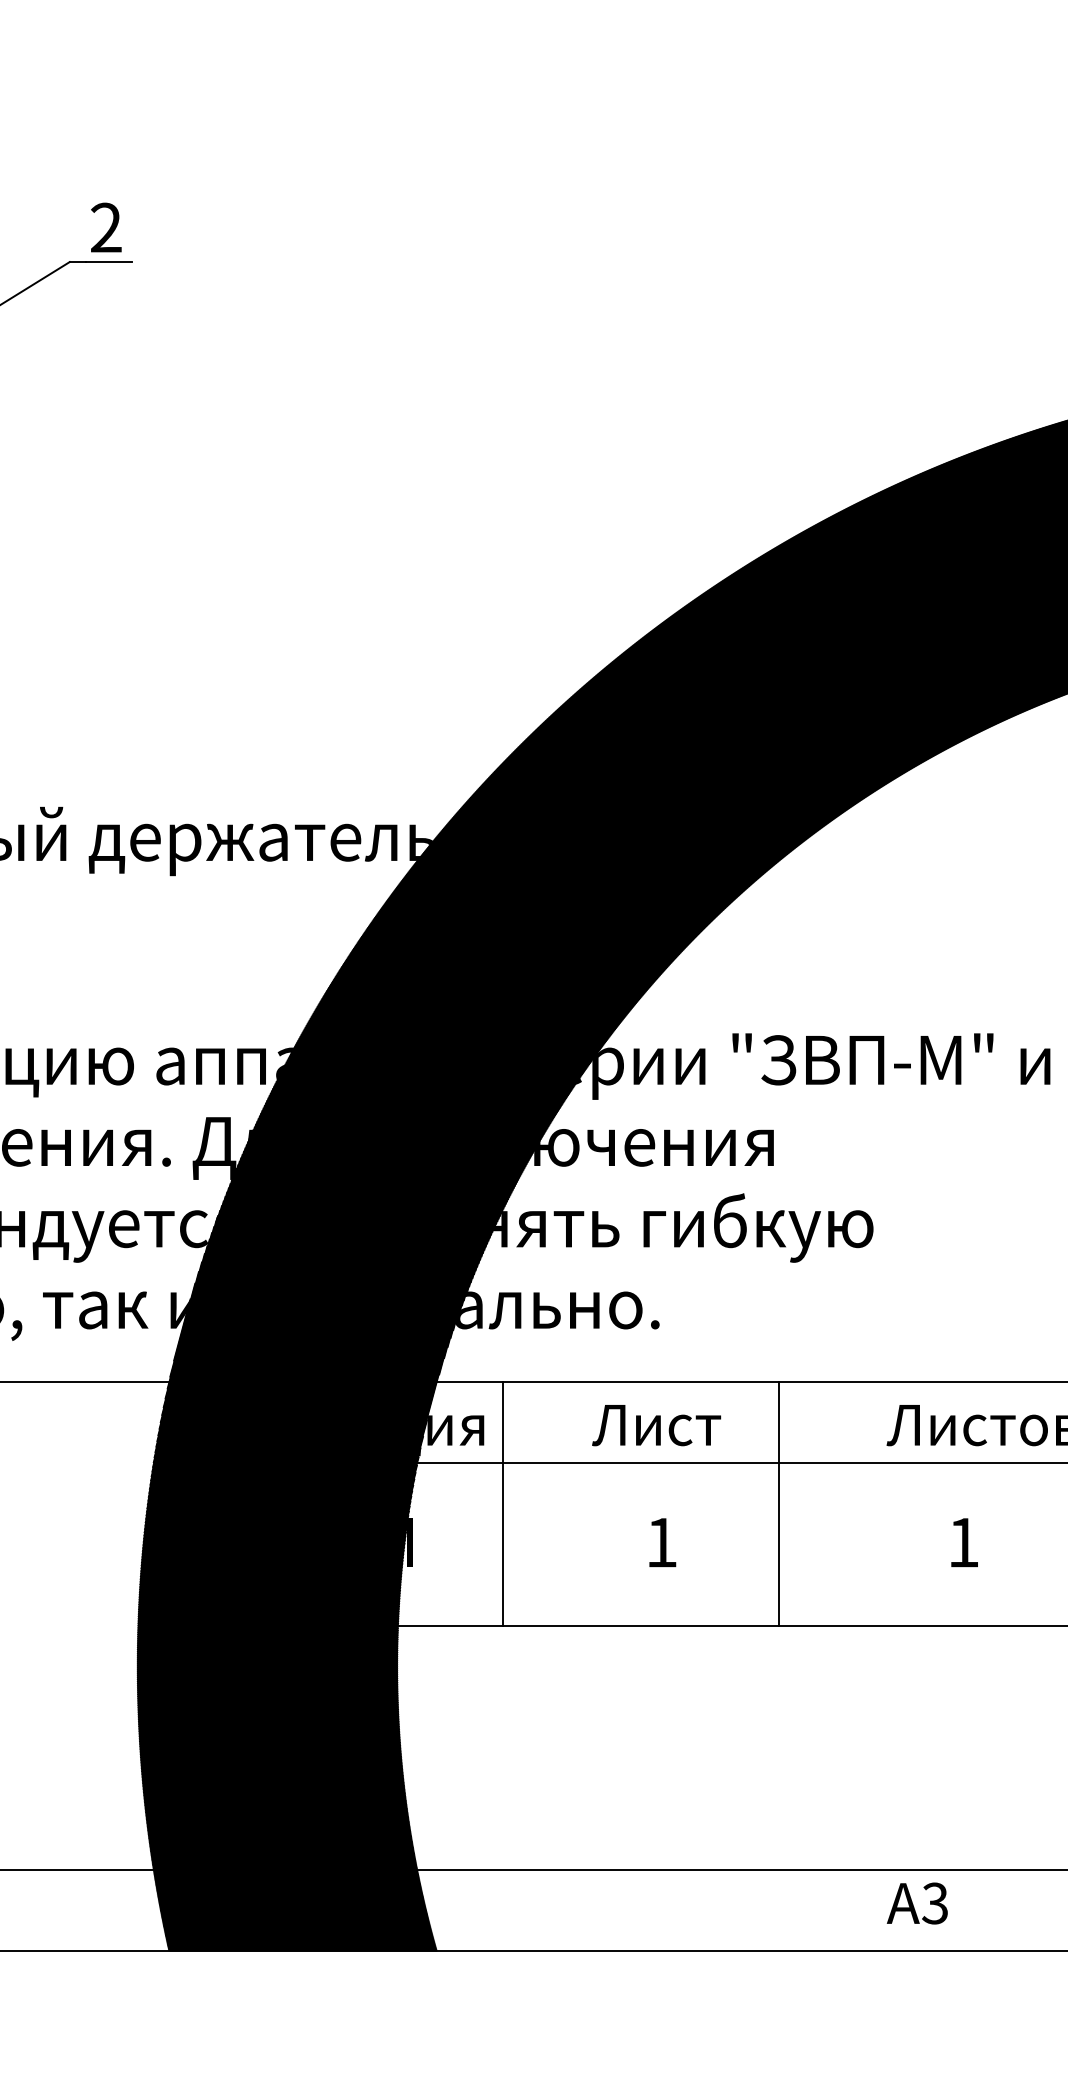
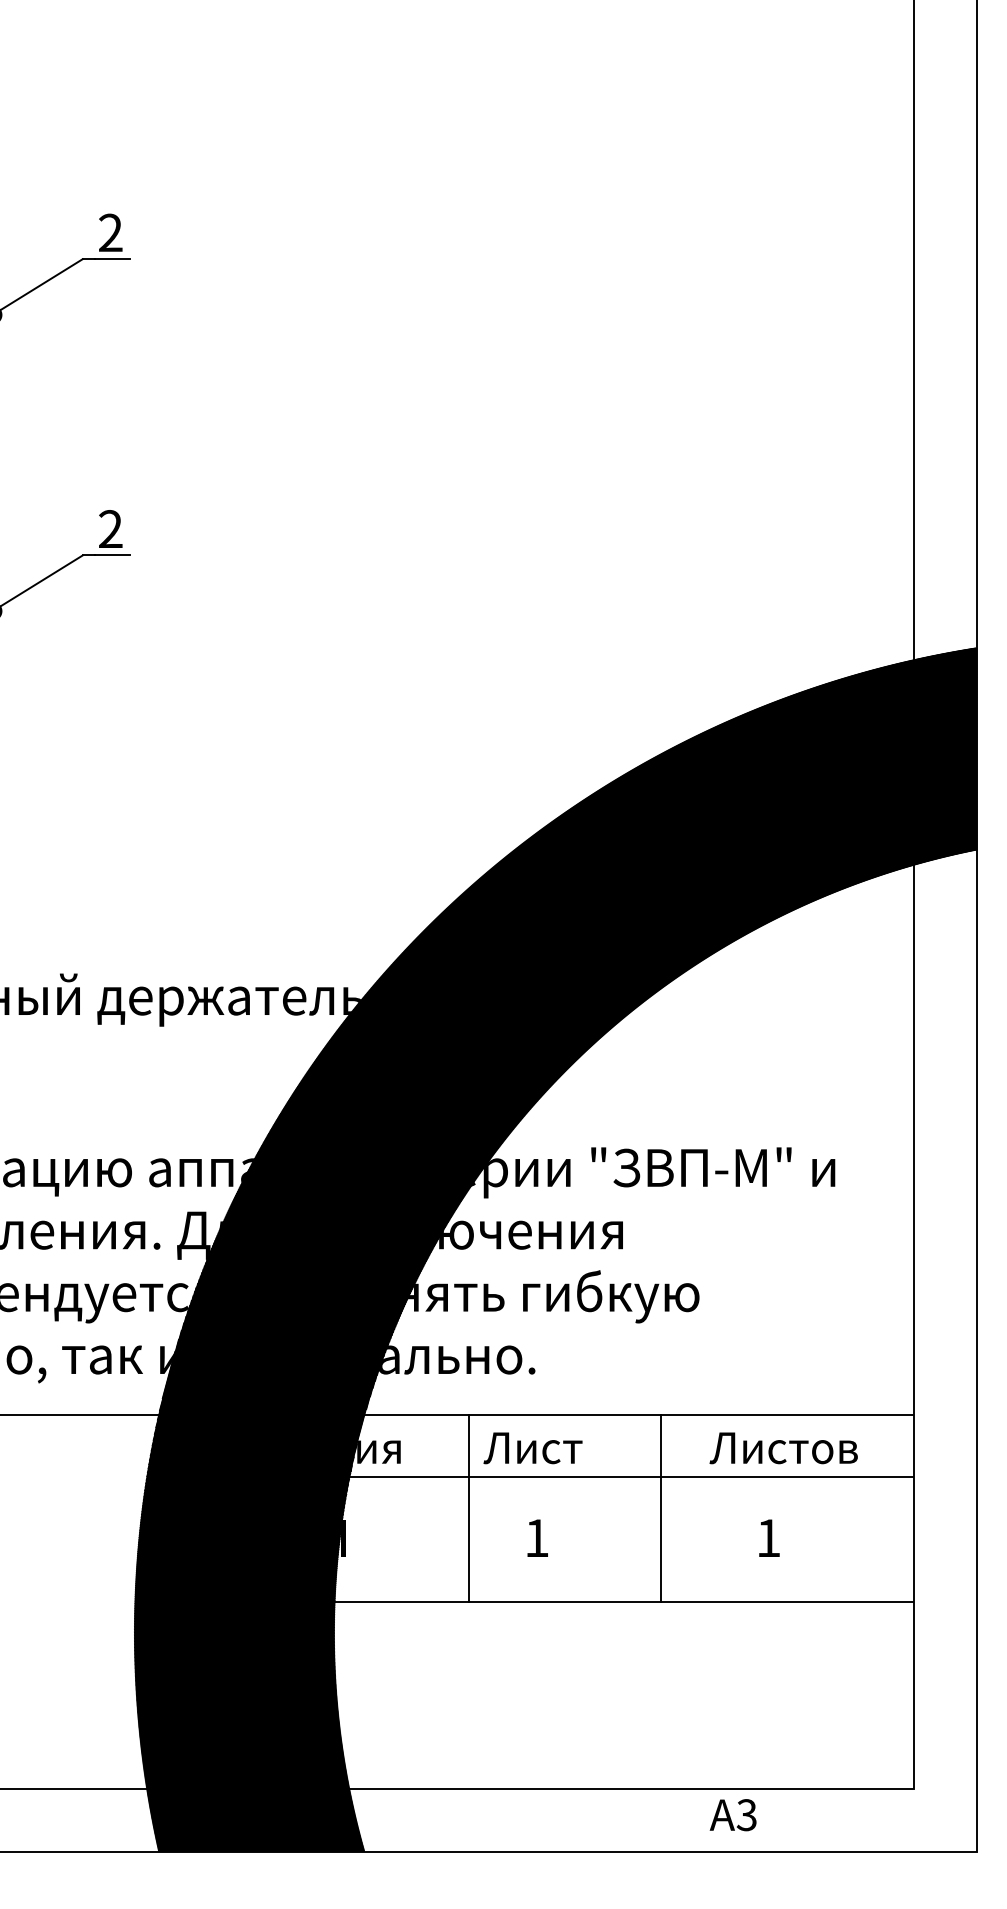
line: (503, 1503) -> (469, 1508), moved
line: (779, 1503) -> (661, 1508), moved

